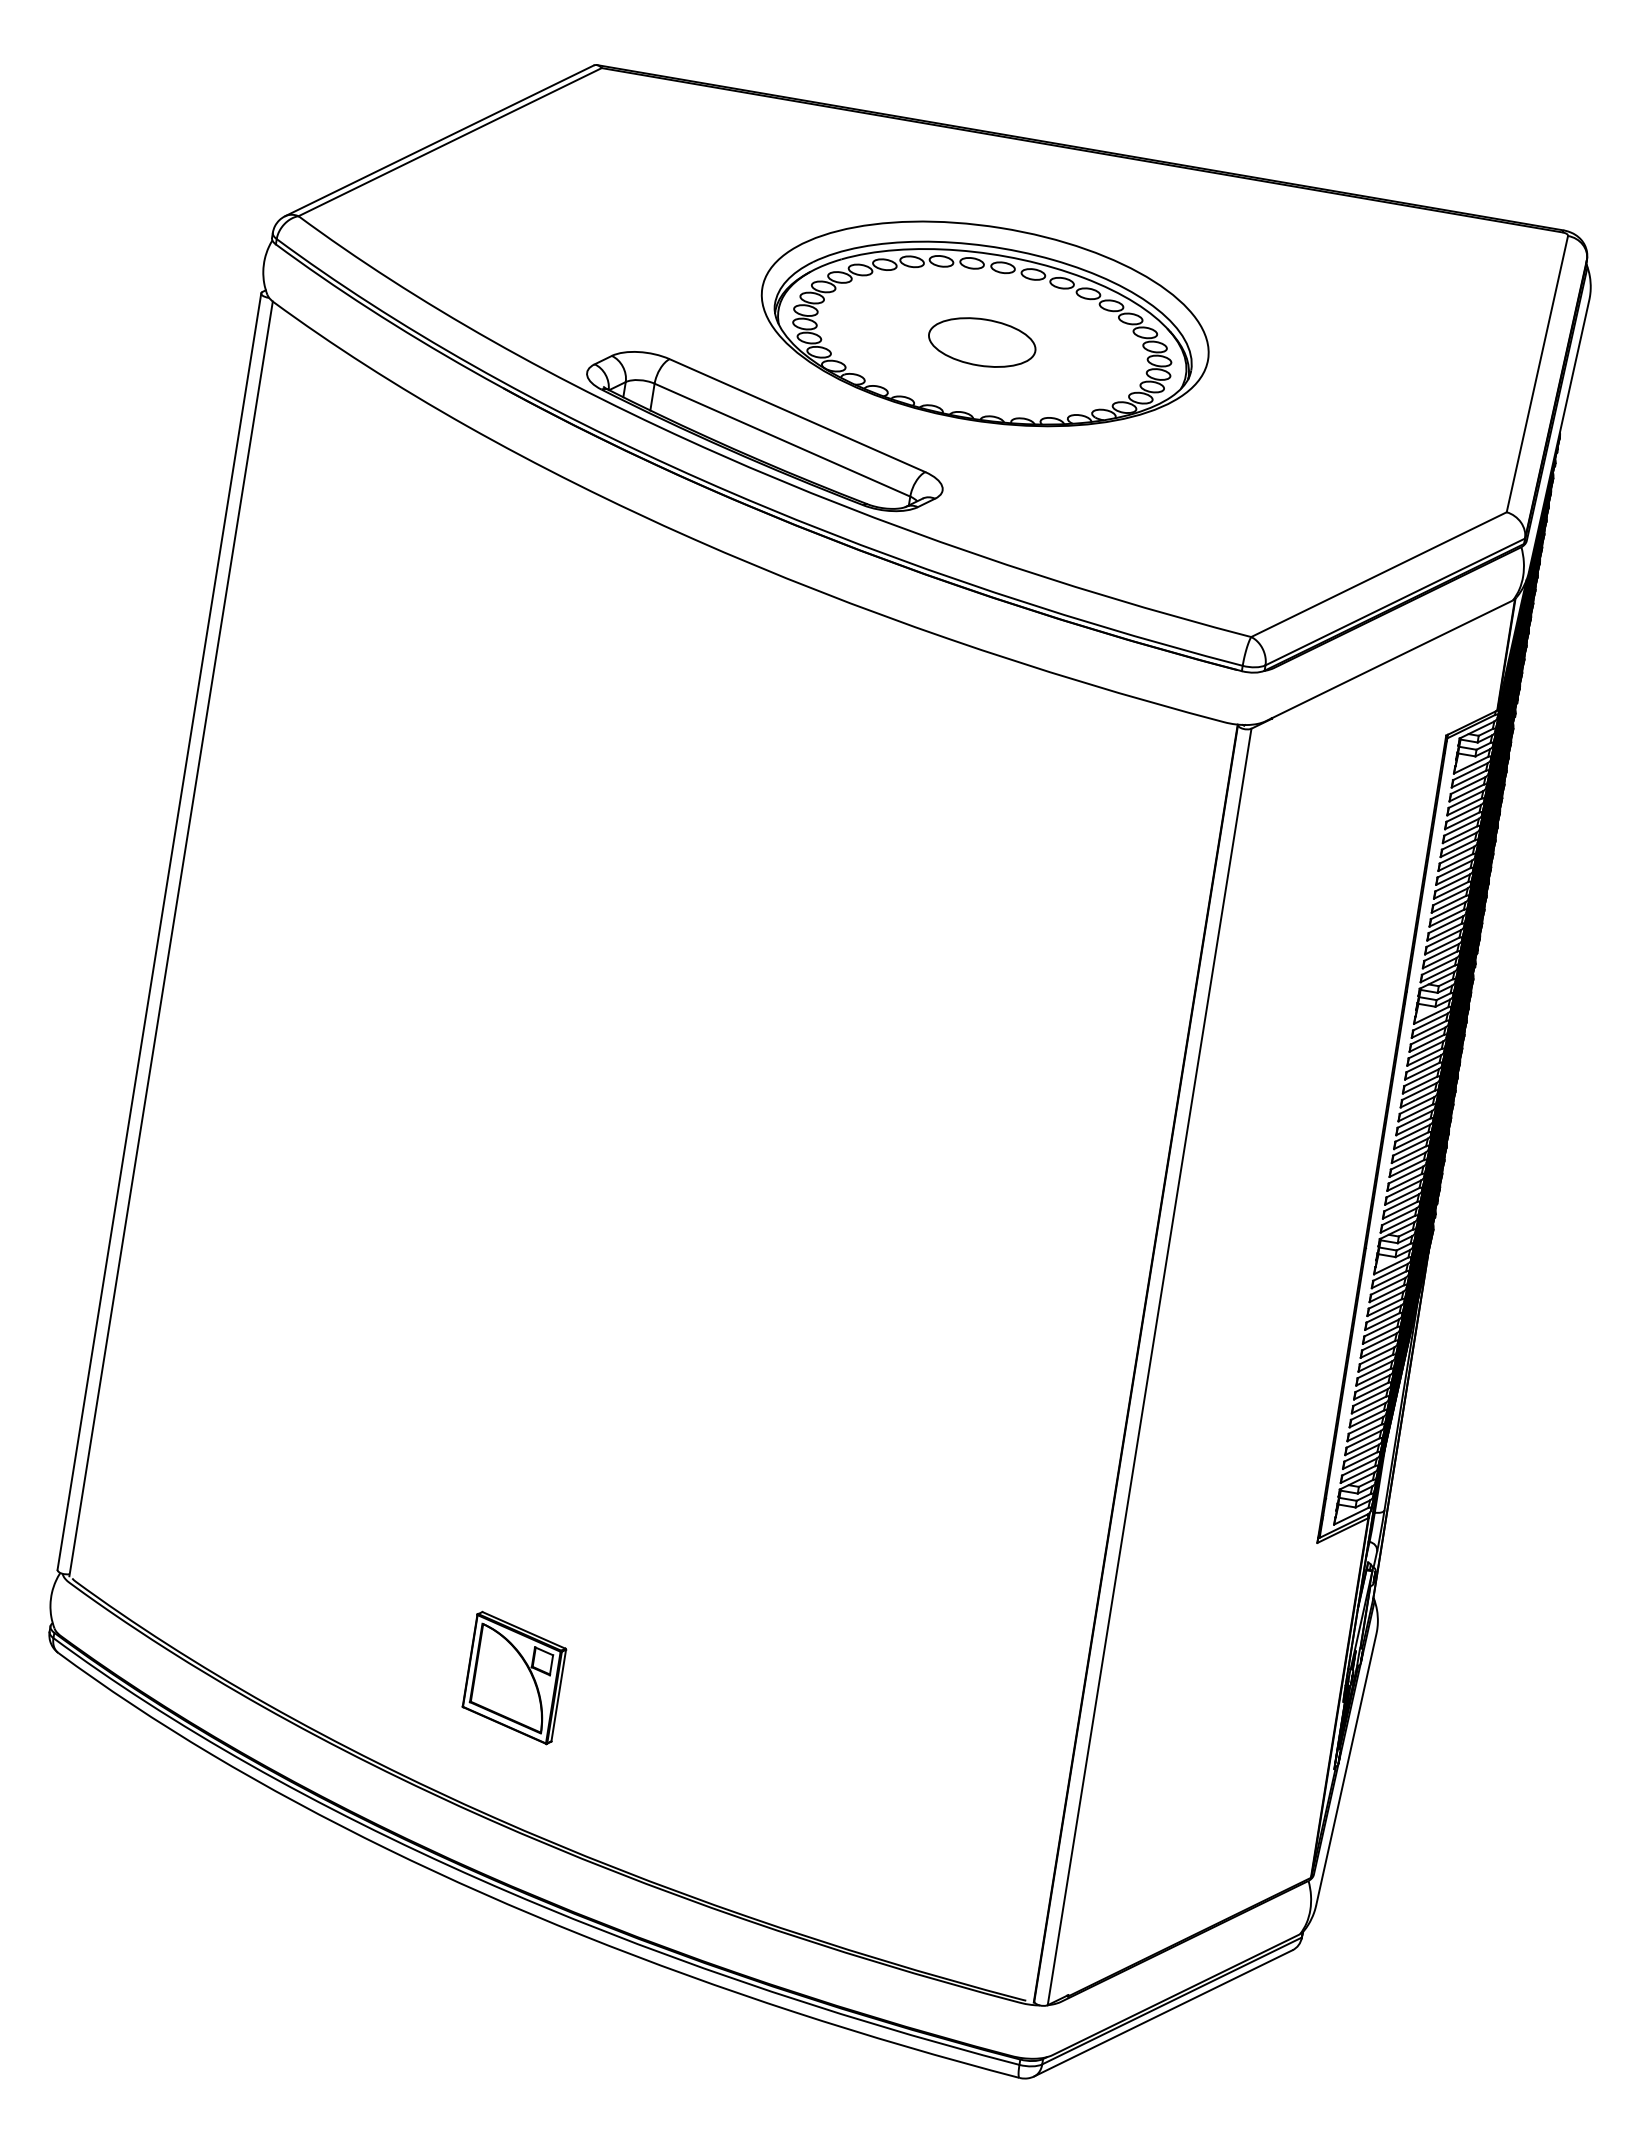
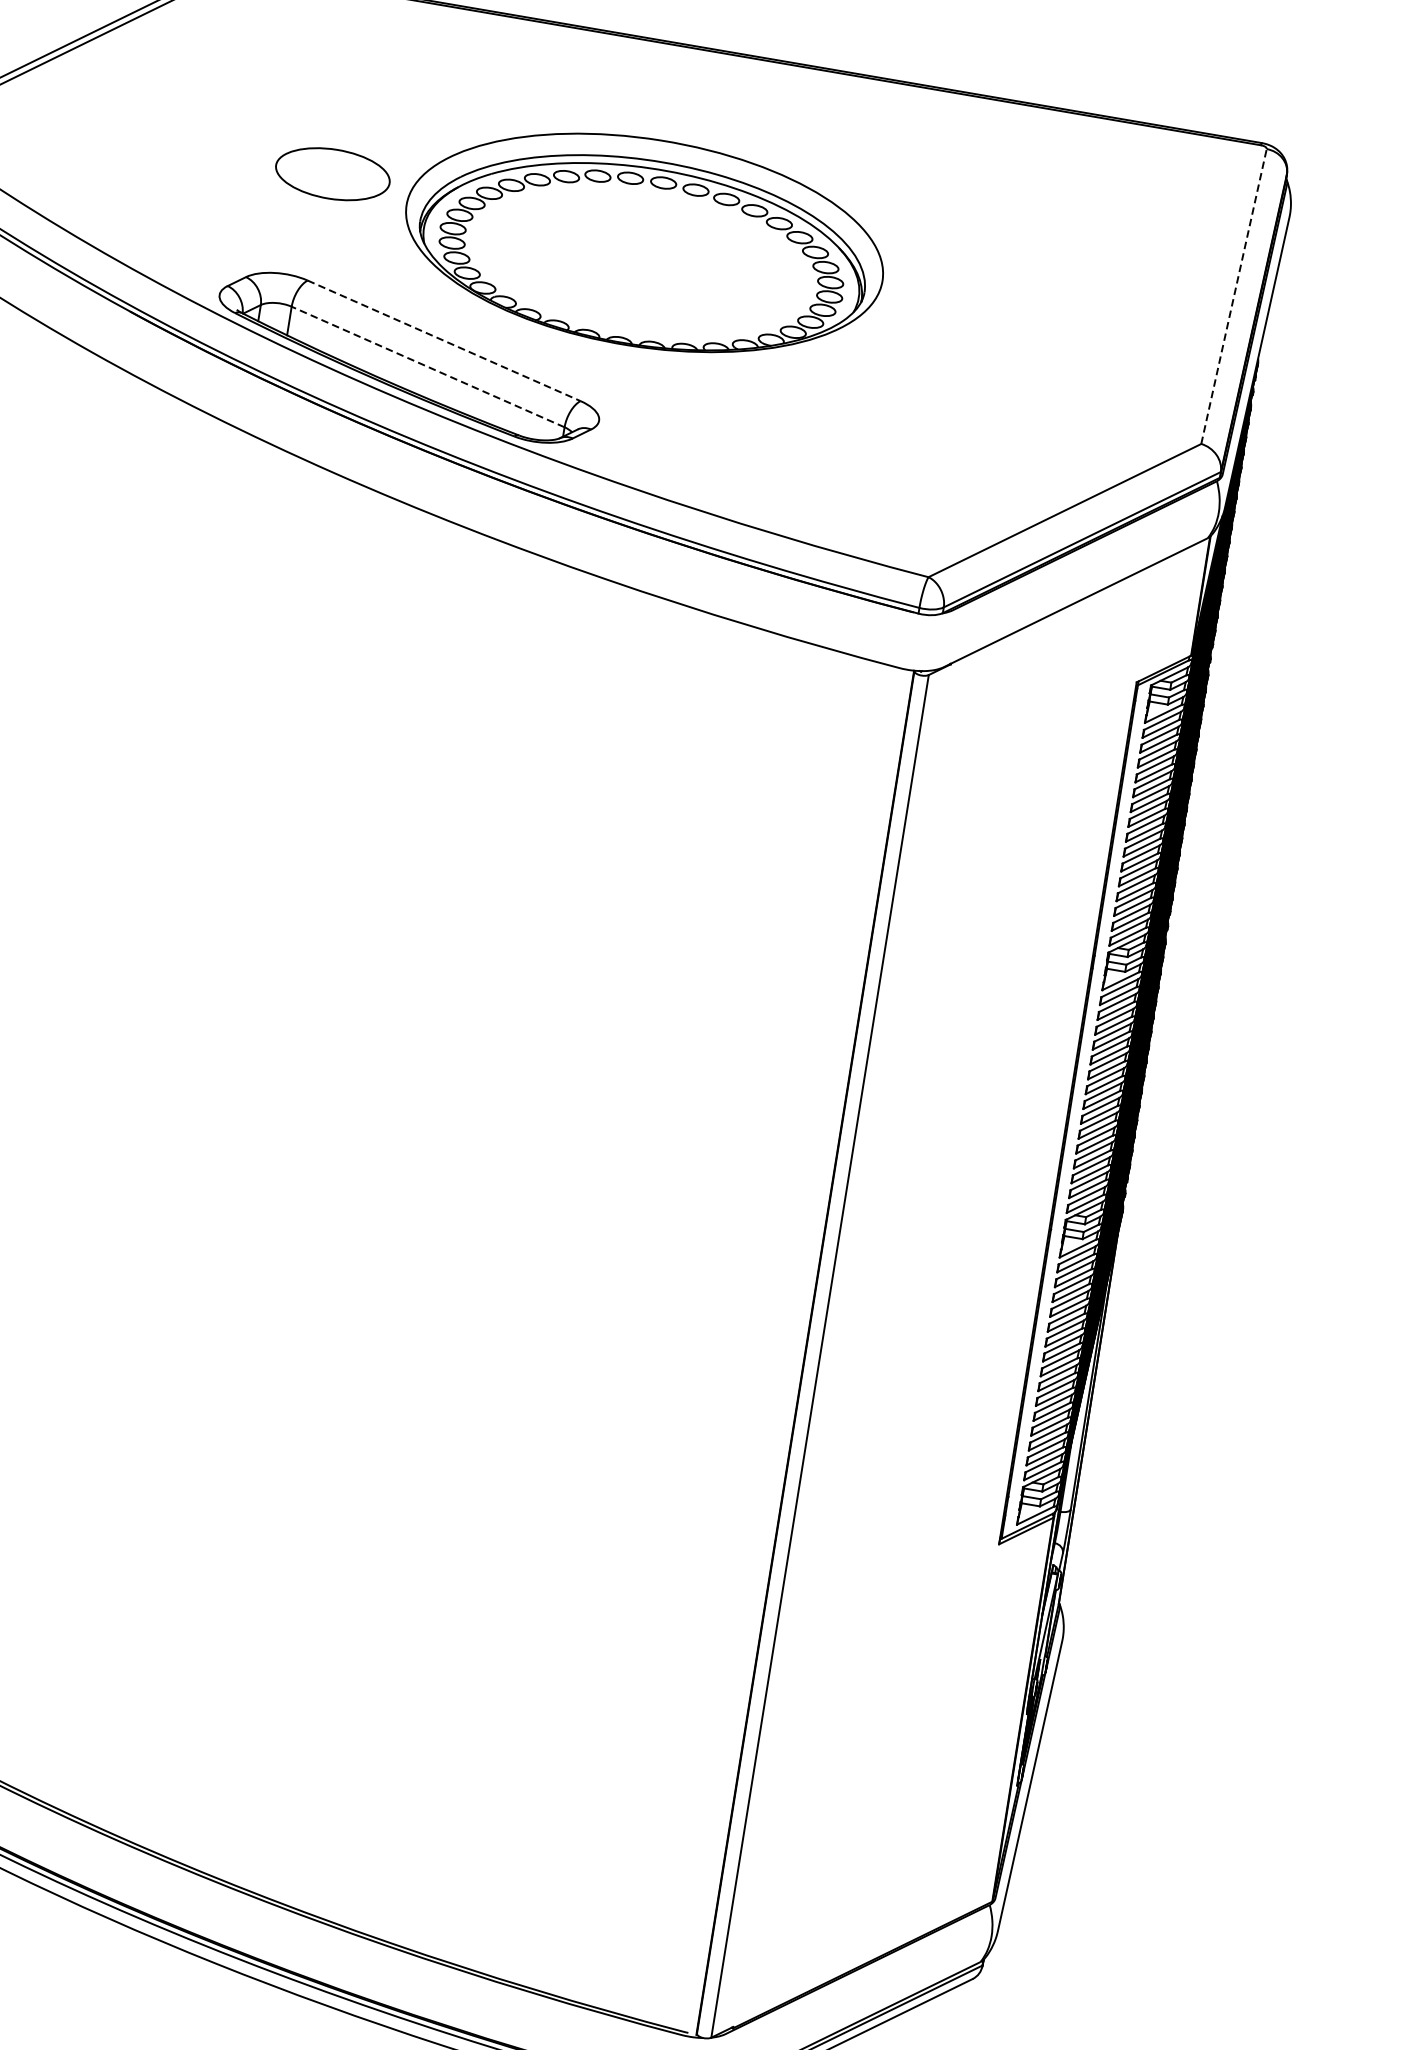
part: (982, 342) -> (333, 174), moved
line: (1537, 373) -> (1234, 295), solid -> dashed
line: (797, 415) -> (444, 340), solid -> dashed
line: (782, 440) -> (428, 367), solid -> dashed
part: (514, 1677) -> (142, 1687), removed

